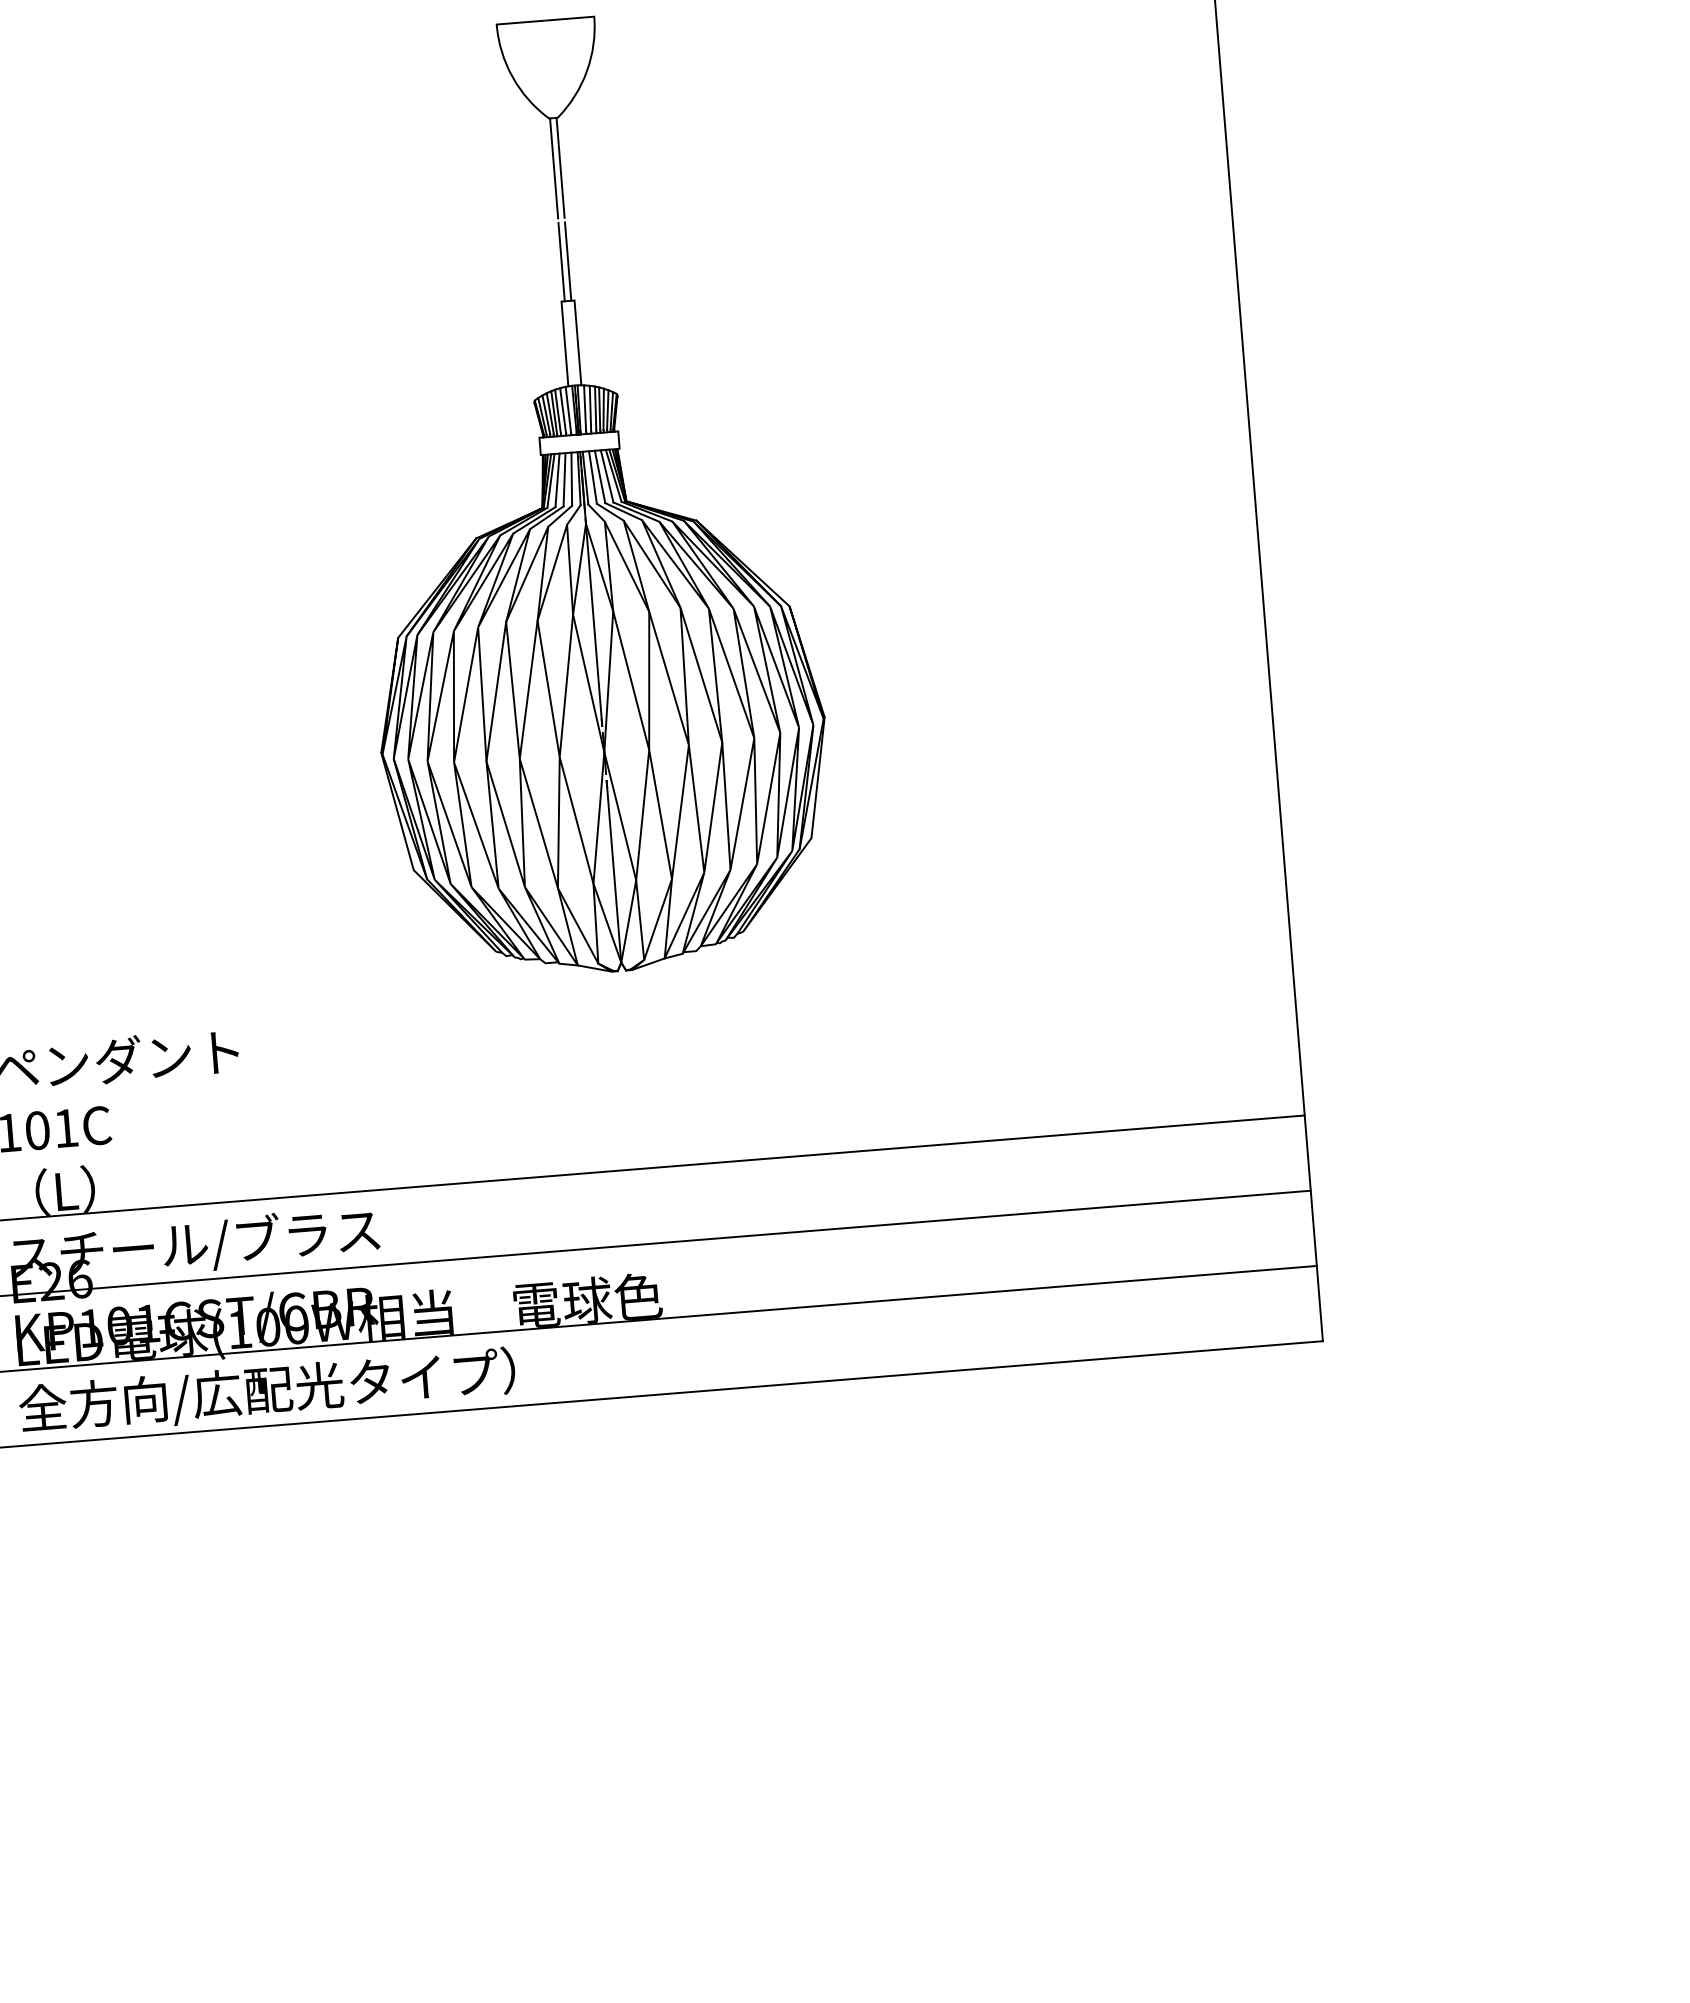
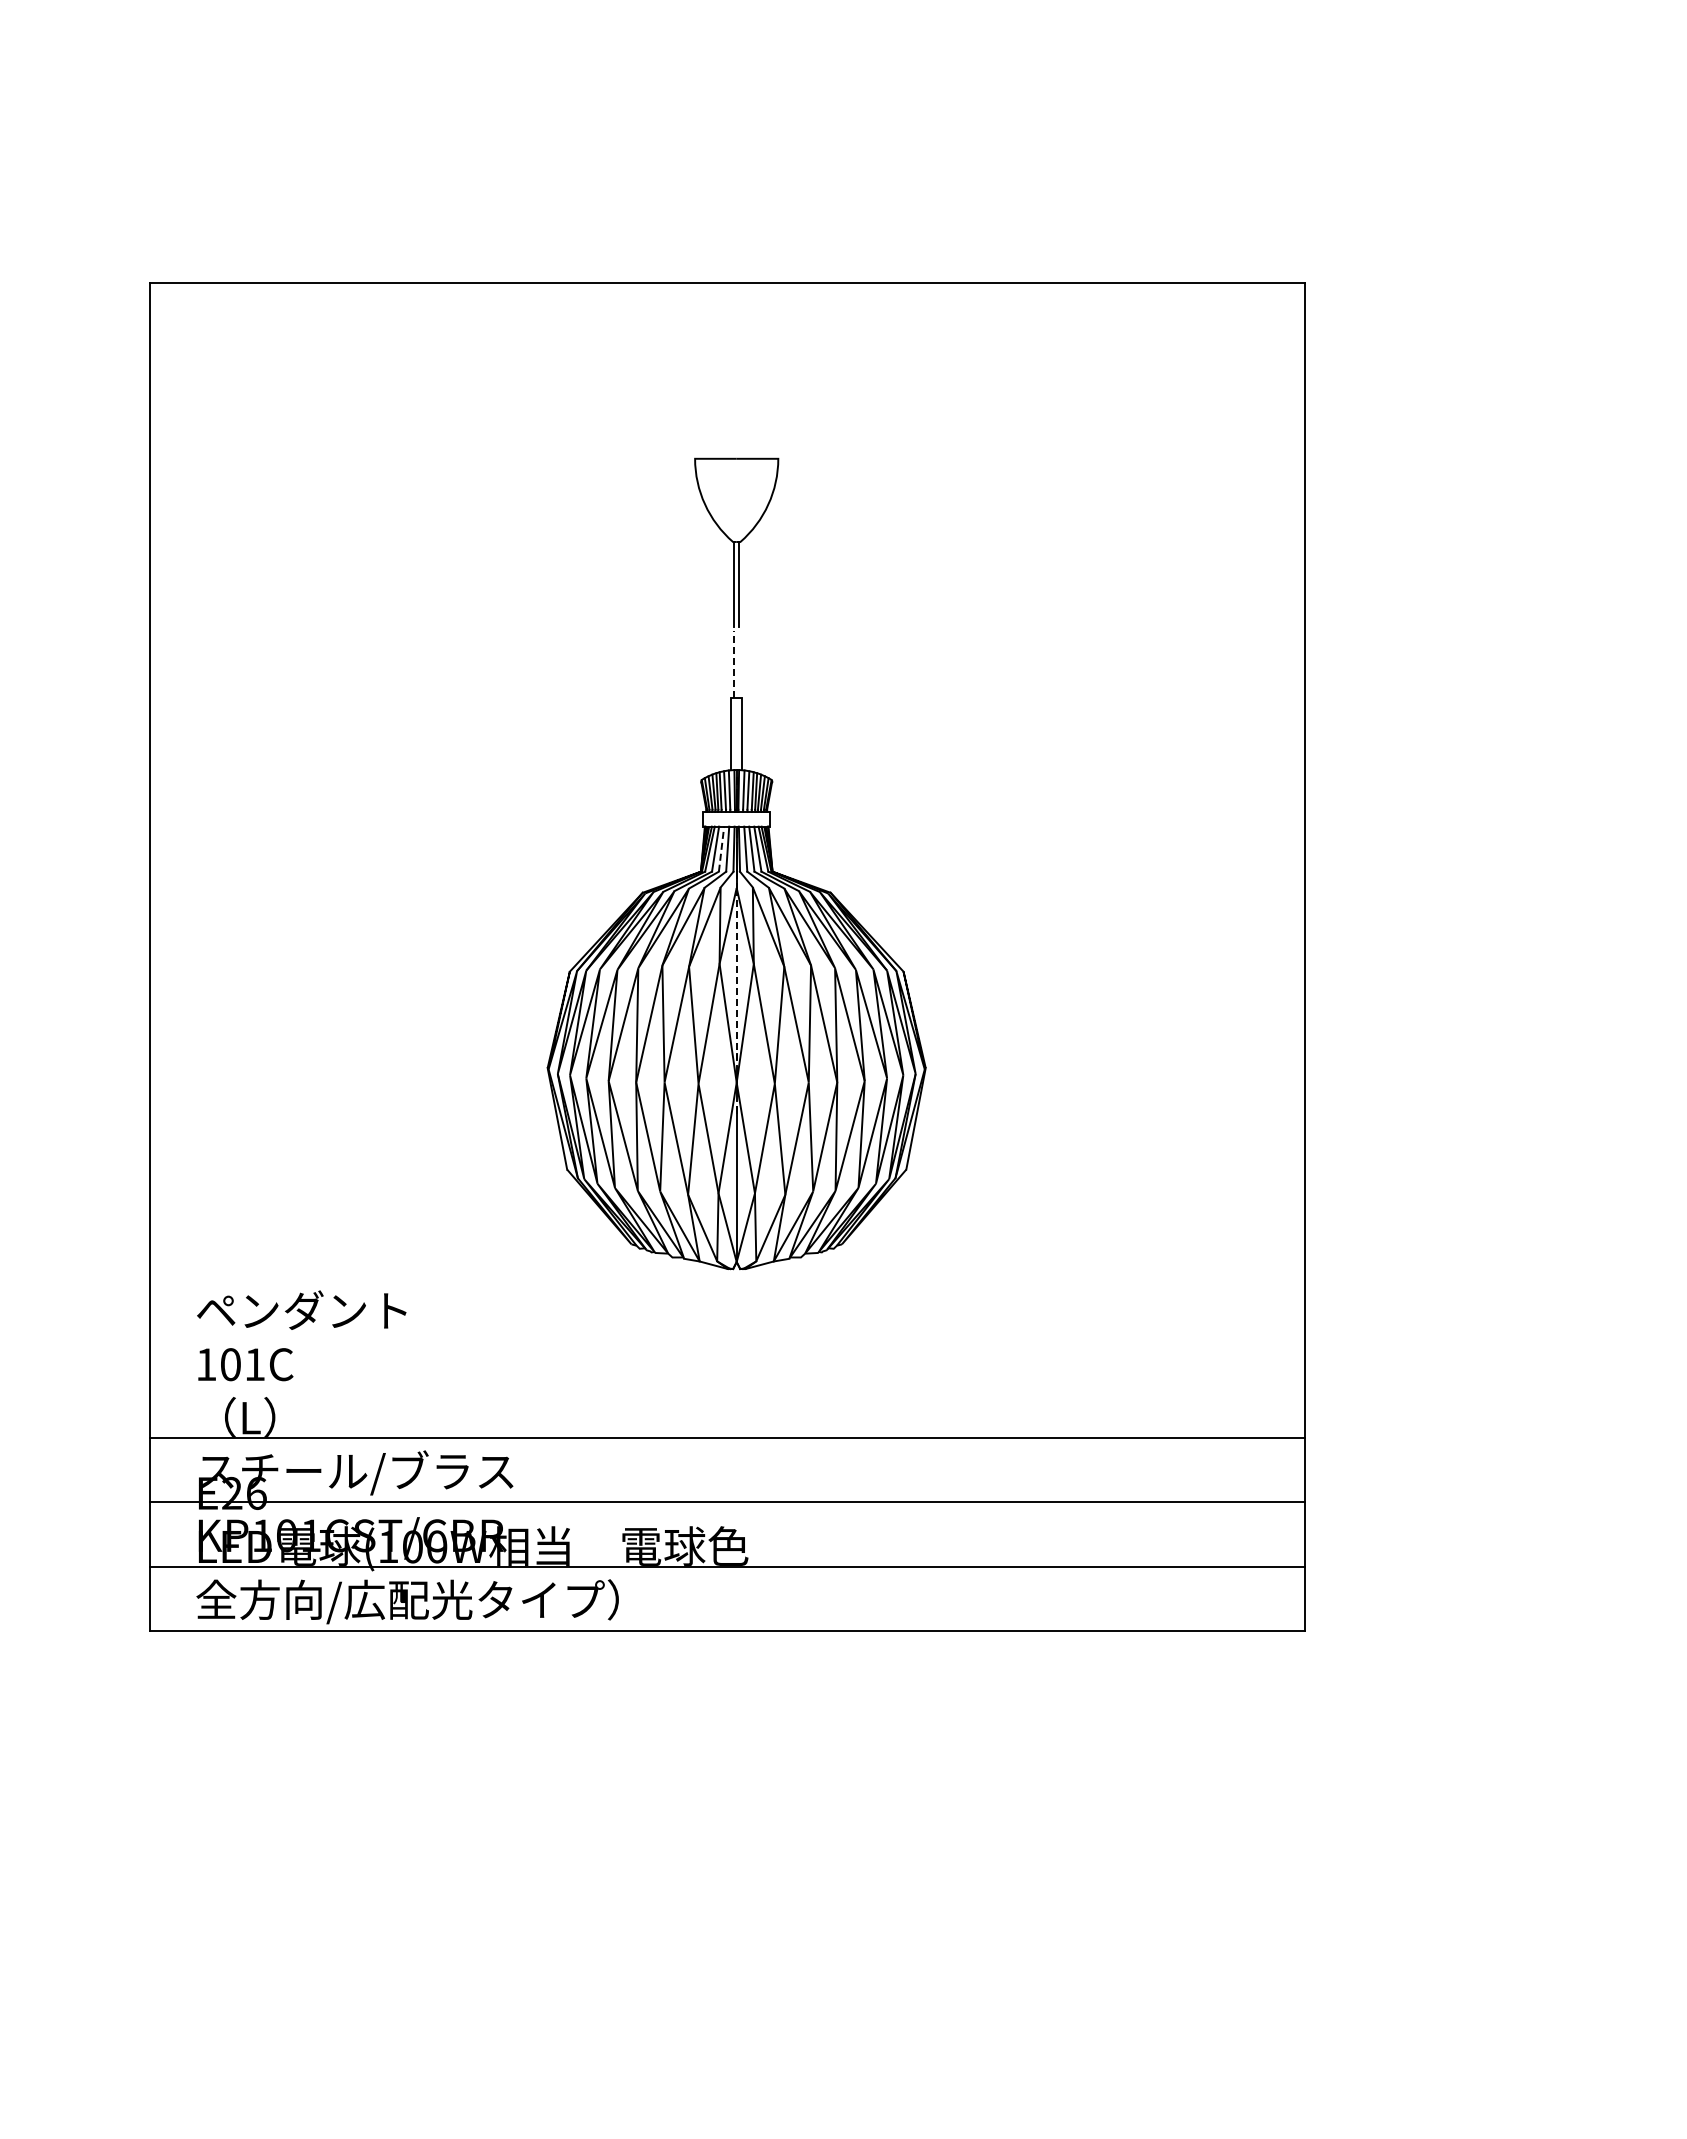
line: (568, 261) -> (739, 664), removed
line: (561, 262) -> (733, 664), solid -> dashed
line: (564, 480) -> (721, 849), solid -> dashed
line: (593, 626) -> (736, 975), solid -> dashed

